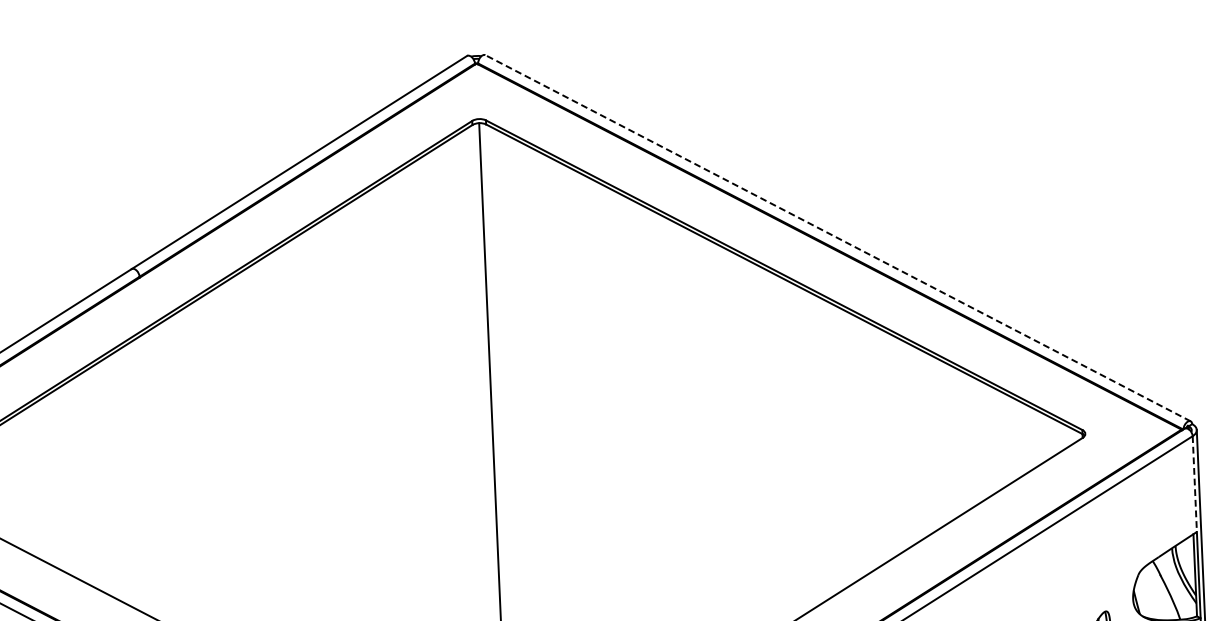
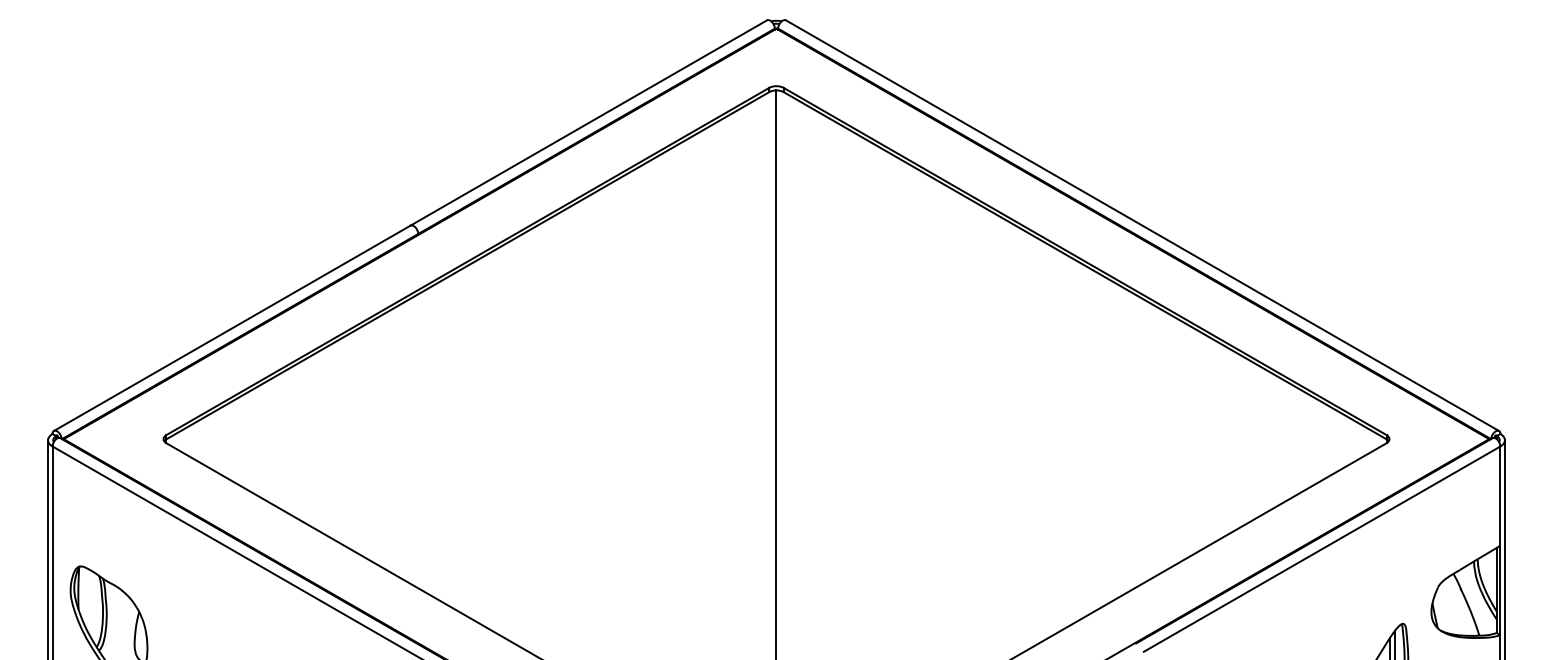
line: (838, 238) -> (1142, 225), dashed -> solid
line: (1194, 484) -> (1500, 496), dashed -> solid

